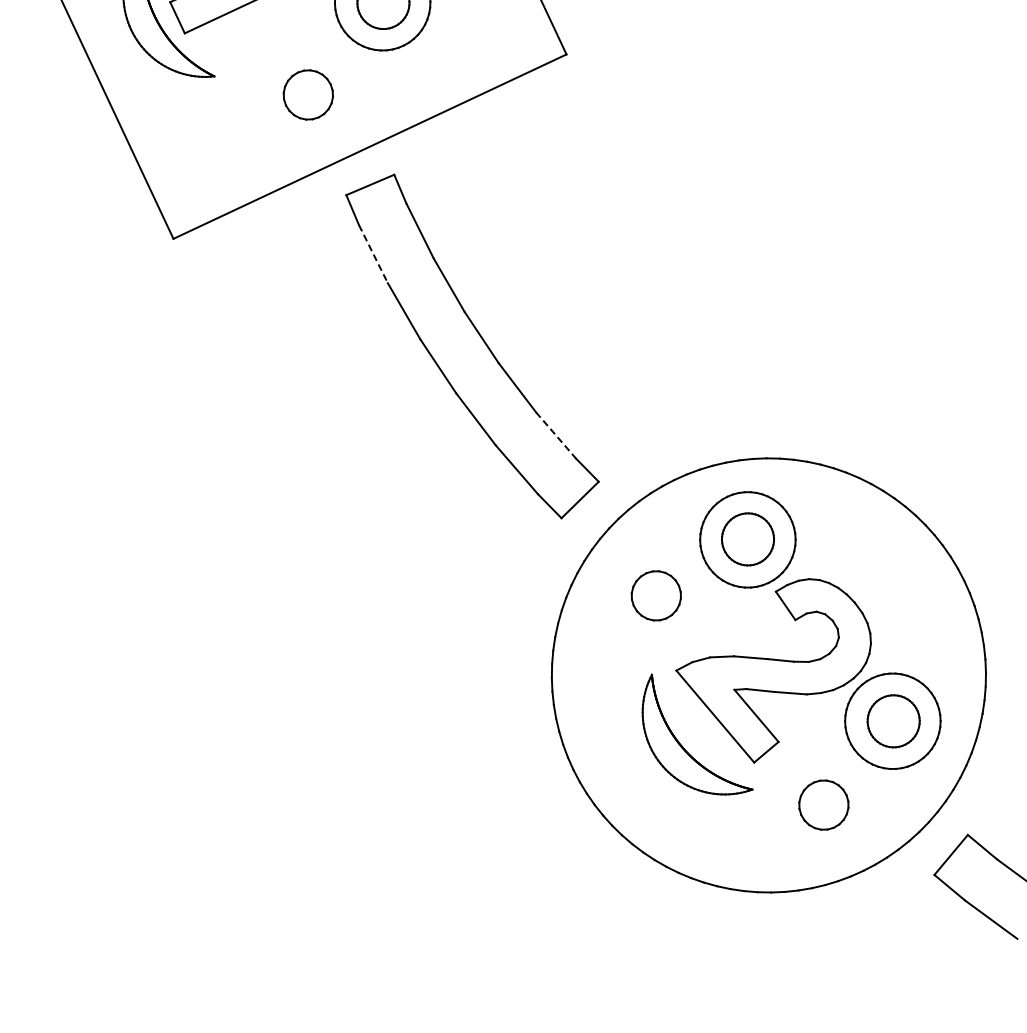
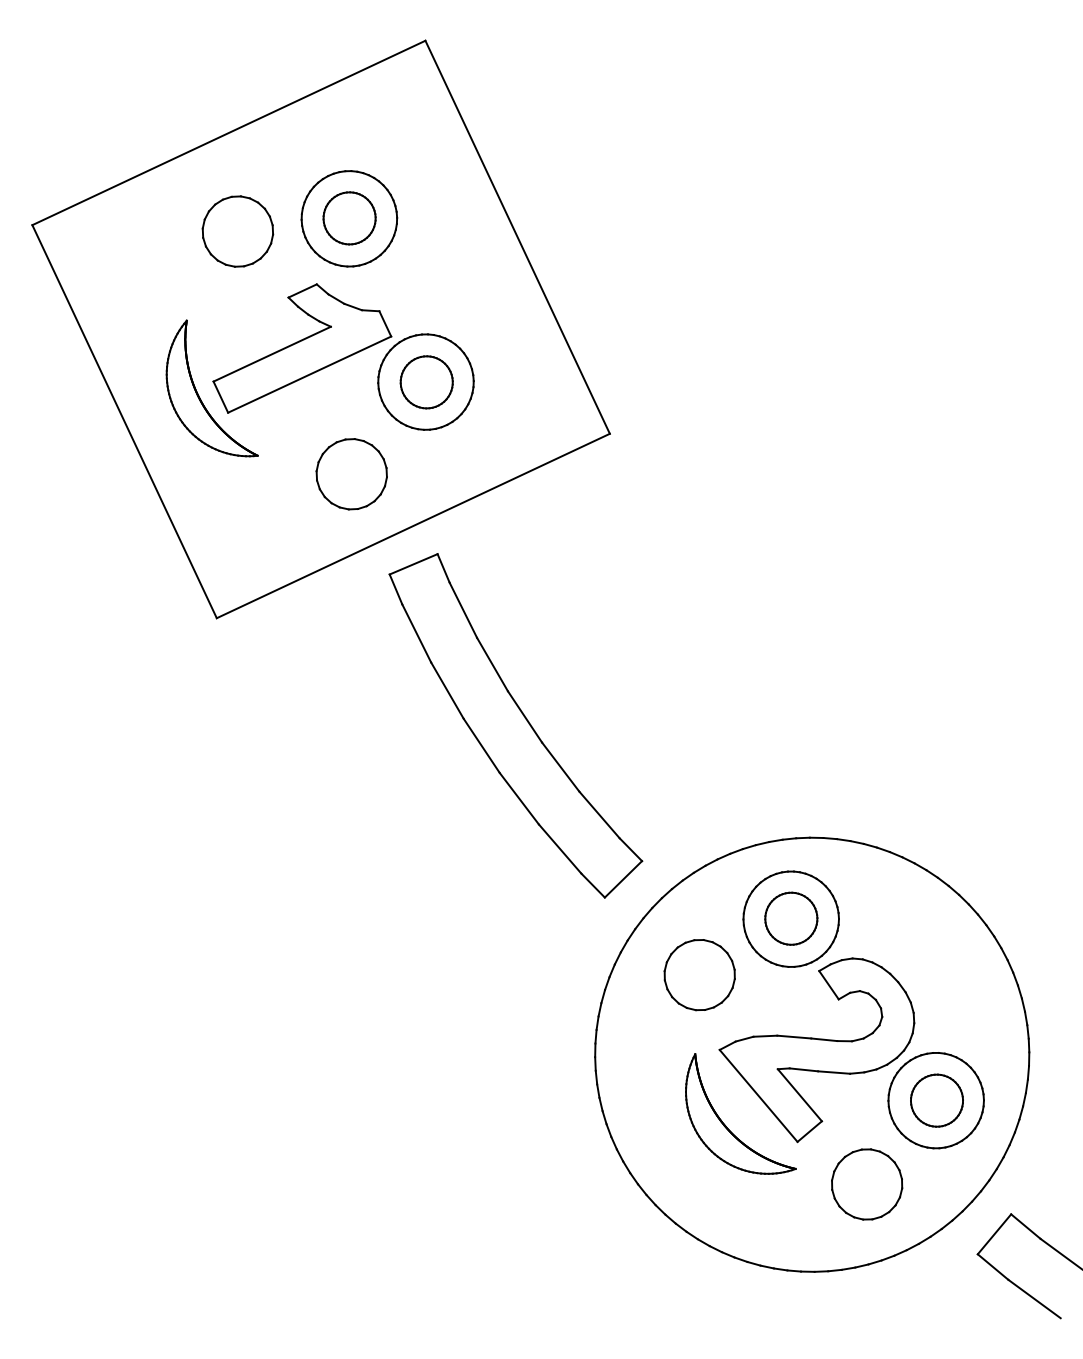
part: (308, 95) -> (351, 474), size x1.43
line: (373, 254) -> (416, 633), dashed -> solid
line: (556, 435) -> (599, 814), dashed -> solid
part: (656, 596) -> (699, 975), size x1.43
part: (824, 805) -> (867, 1184), size x1.43

